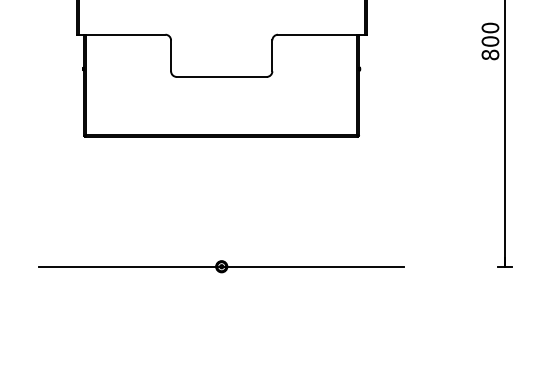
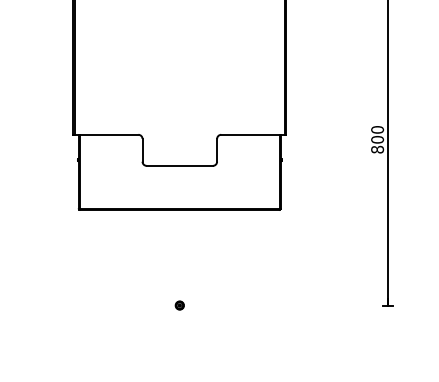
line: (221, 266) -> (179, 305), removed

